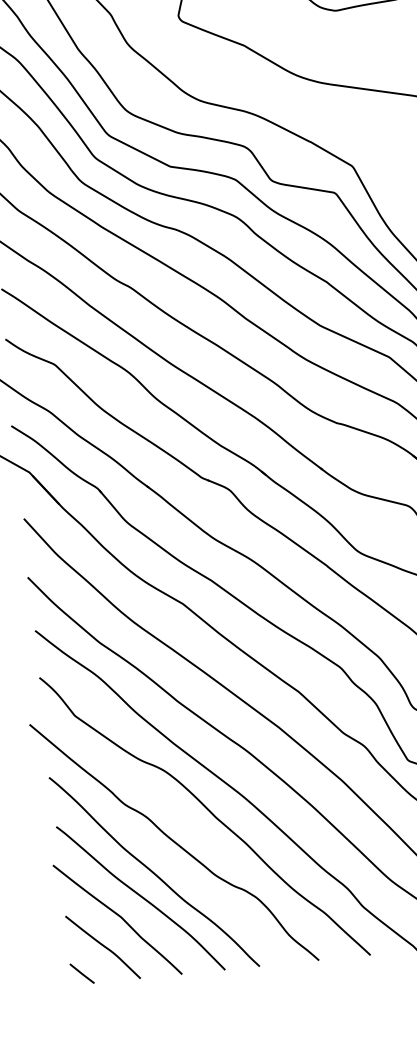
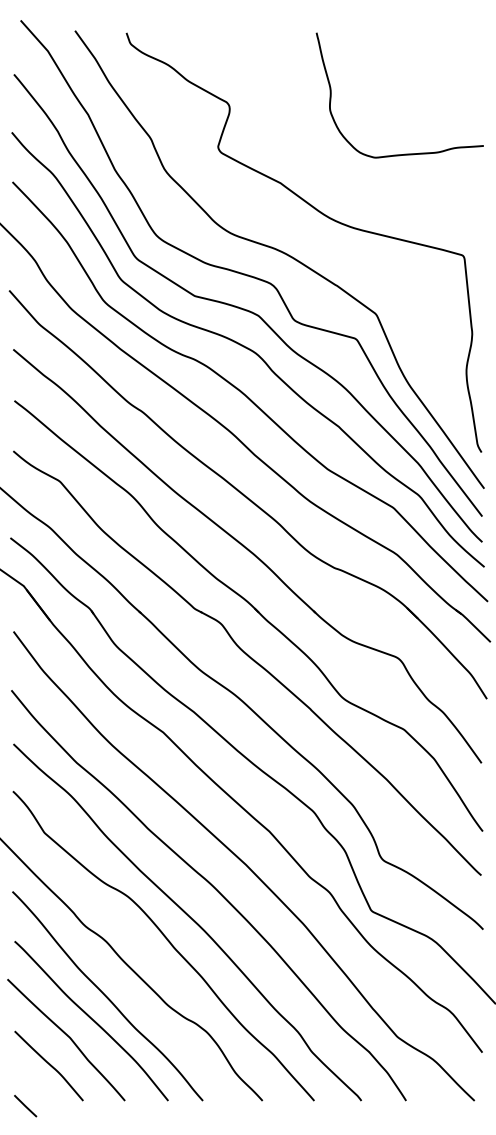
line: (82, 974) -> (25, 1106), moved

